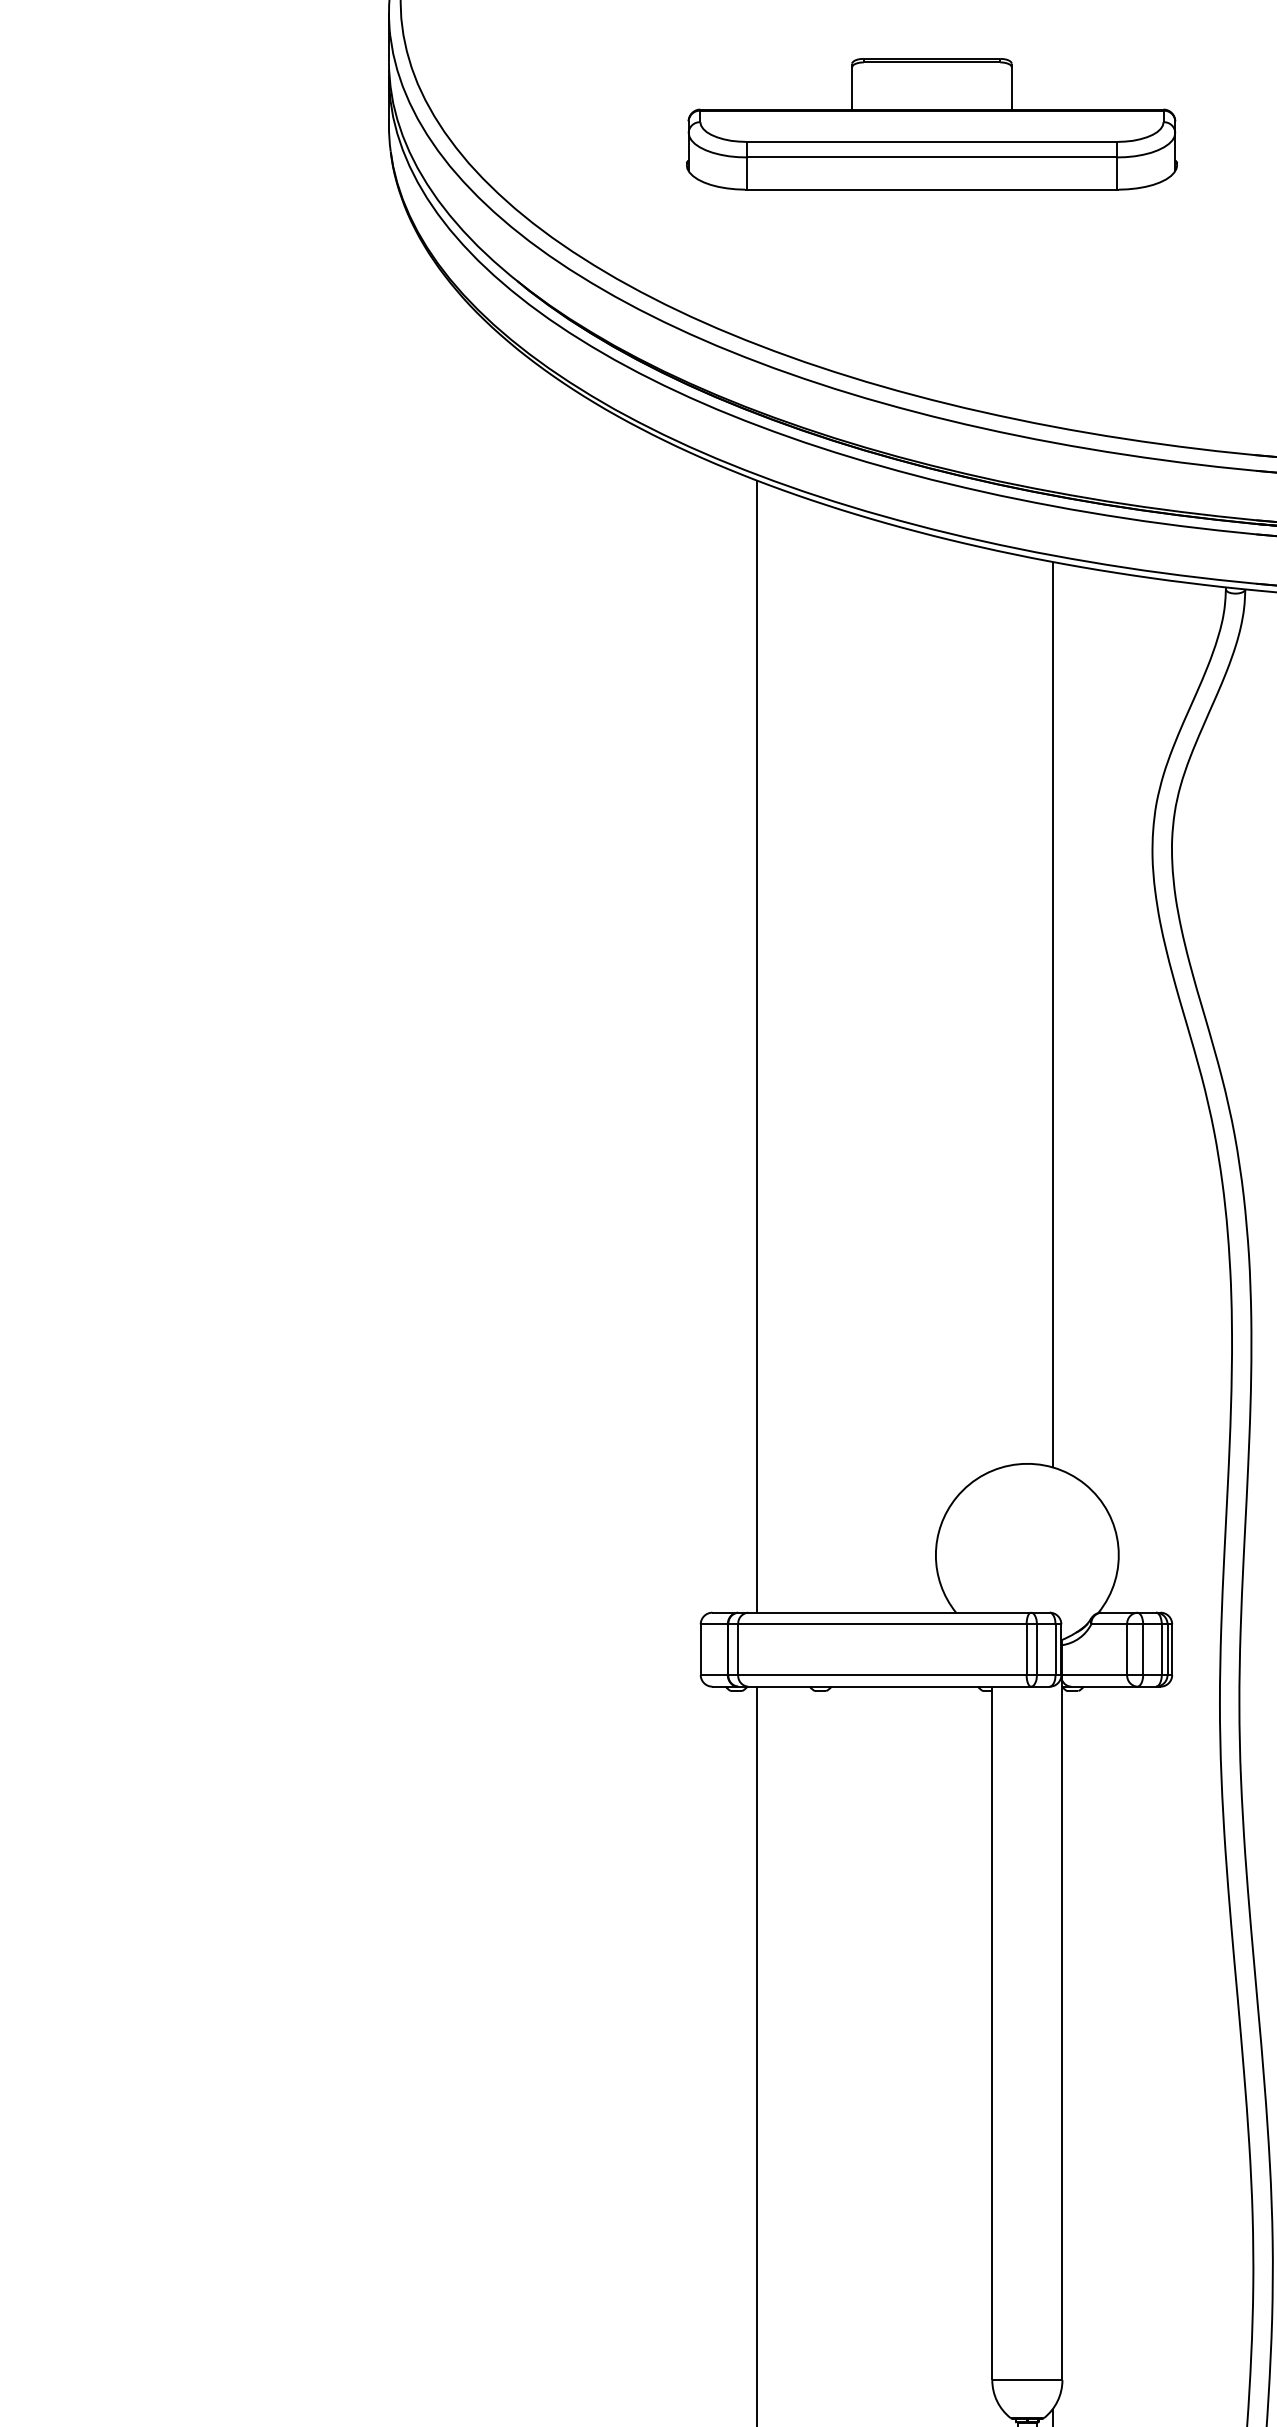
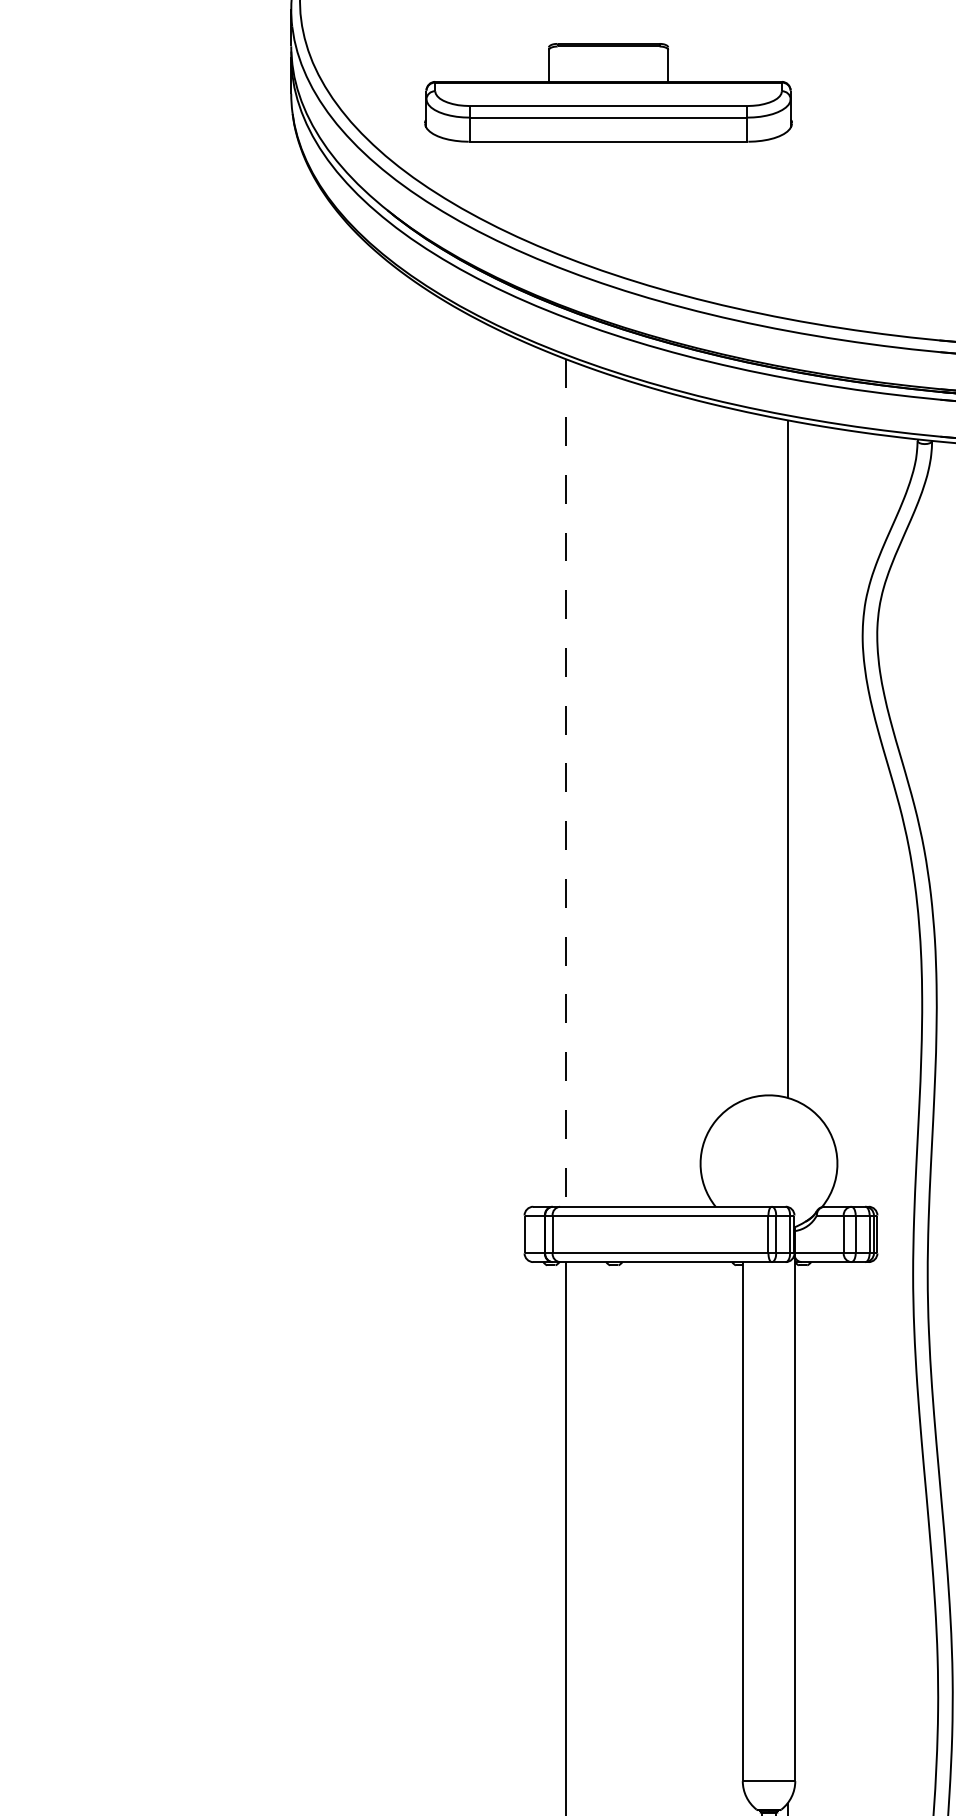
part: (931, 124) -> (608, 92), moved
line: (756, 1047) -> (566, 783), solid -> dashed

